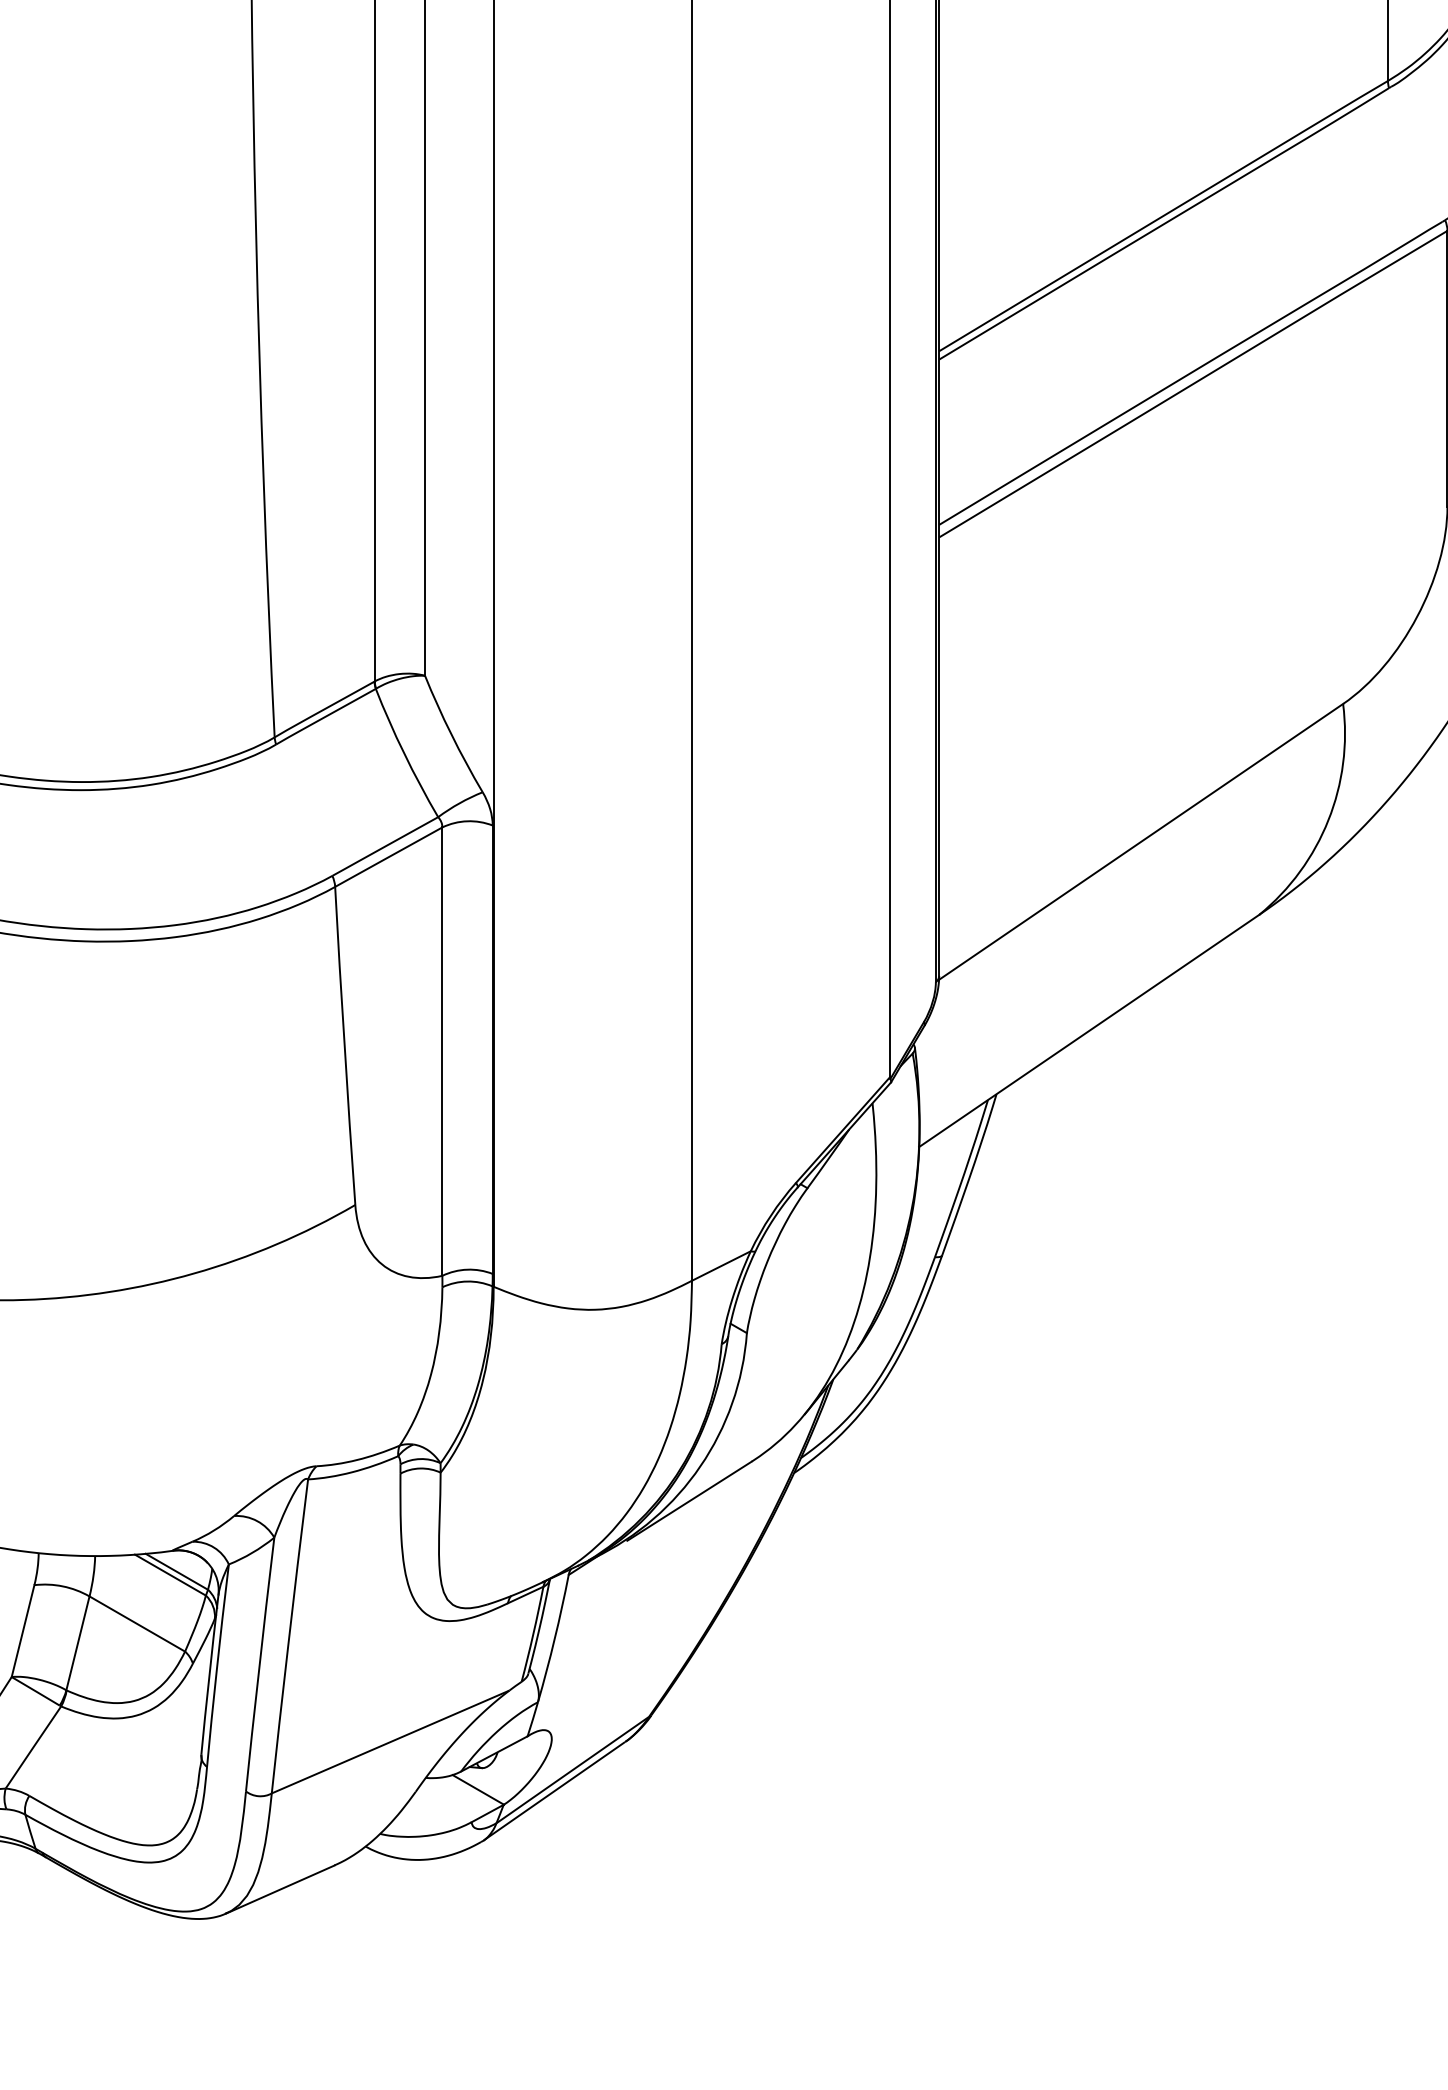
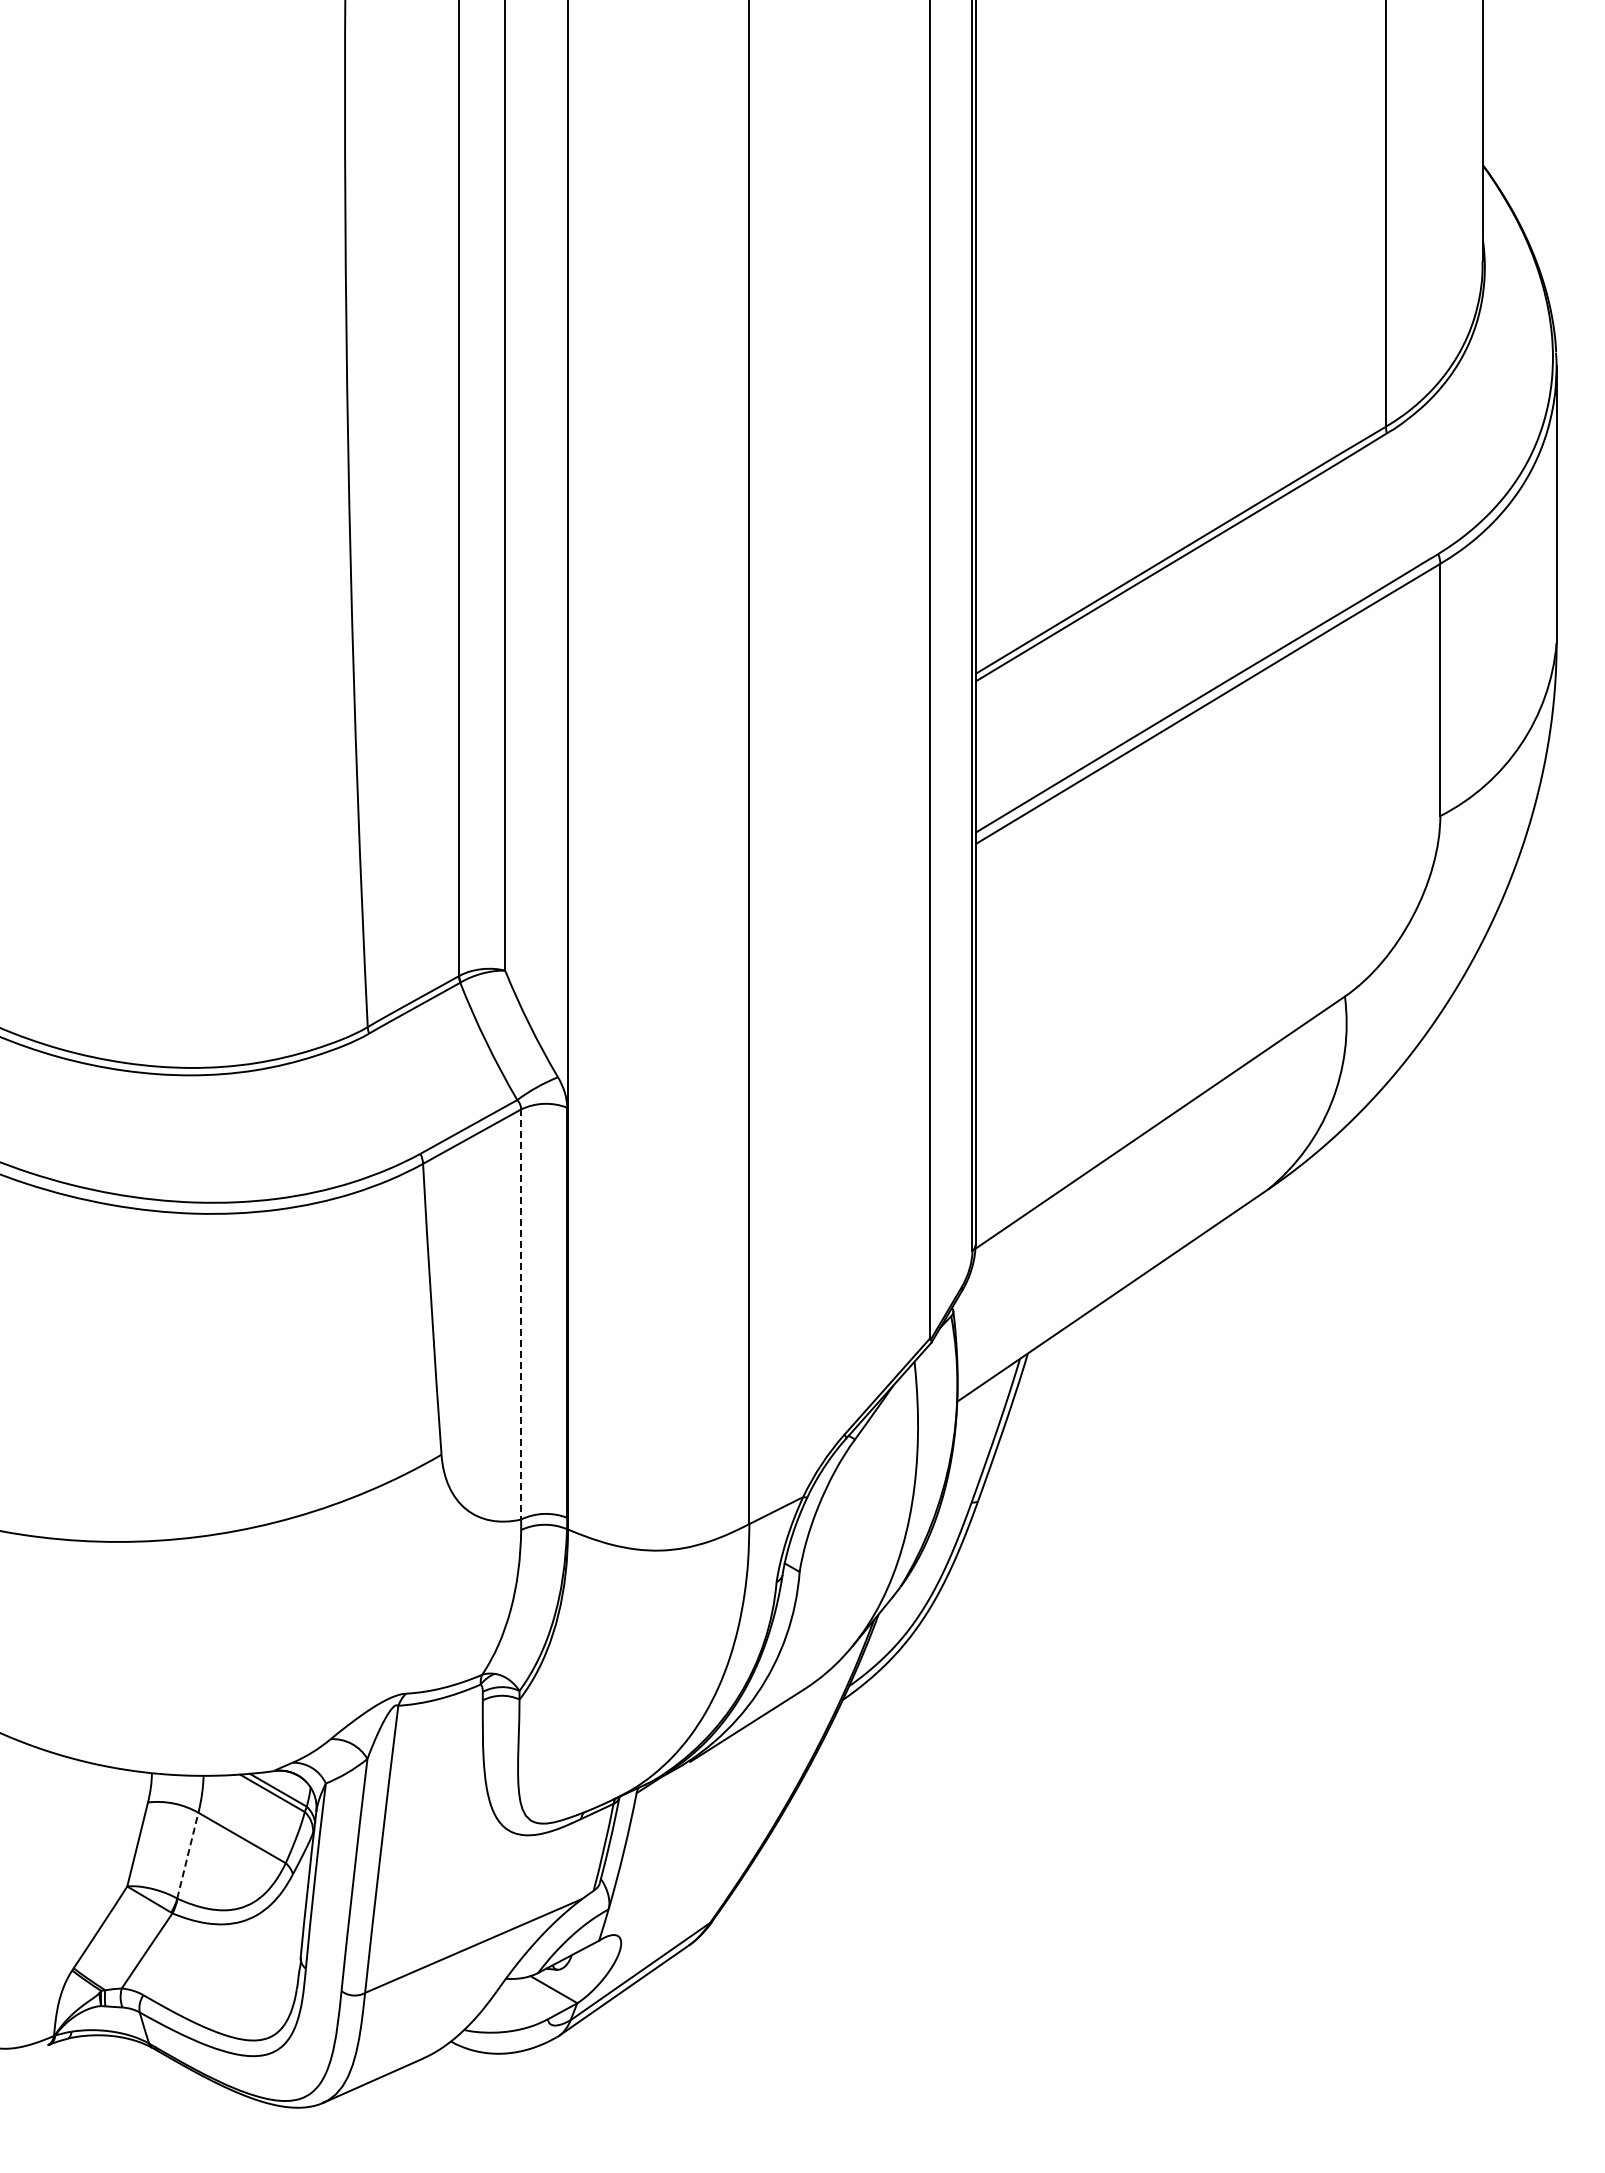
line: (442, 1052) -> (521, 1315), solid -> dashed
line: (77, 1643) -> (187, 1855), solid -> dashed

